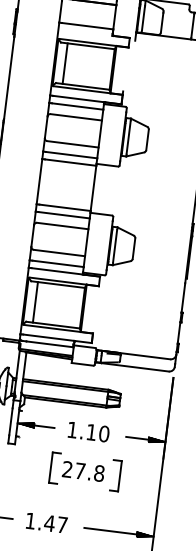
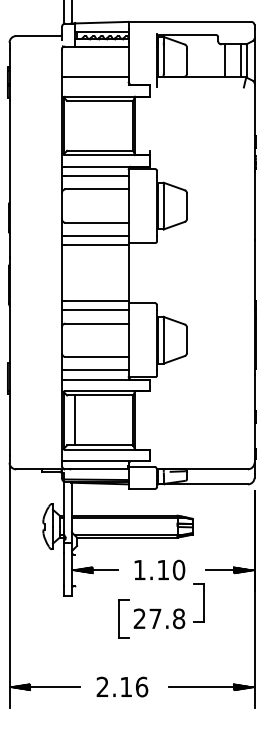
line: (65, 63) -> (75, 125), removed
part: (115, 475) -> (198, 602), moved
text: (46, 522) -> (122, 686), 1.47 -> 2.16

